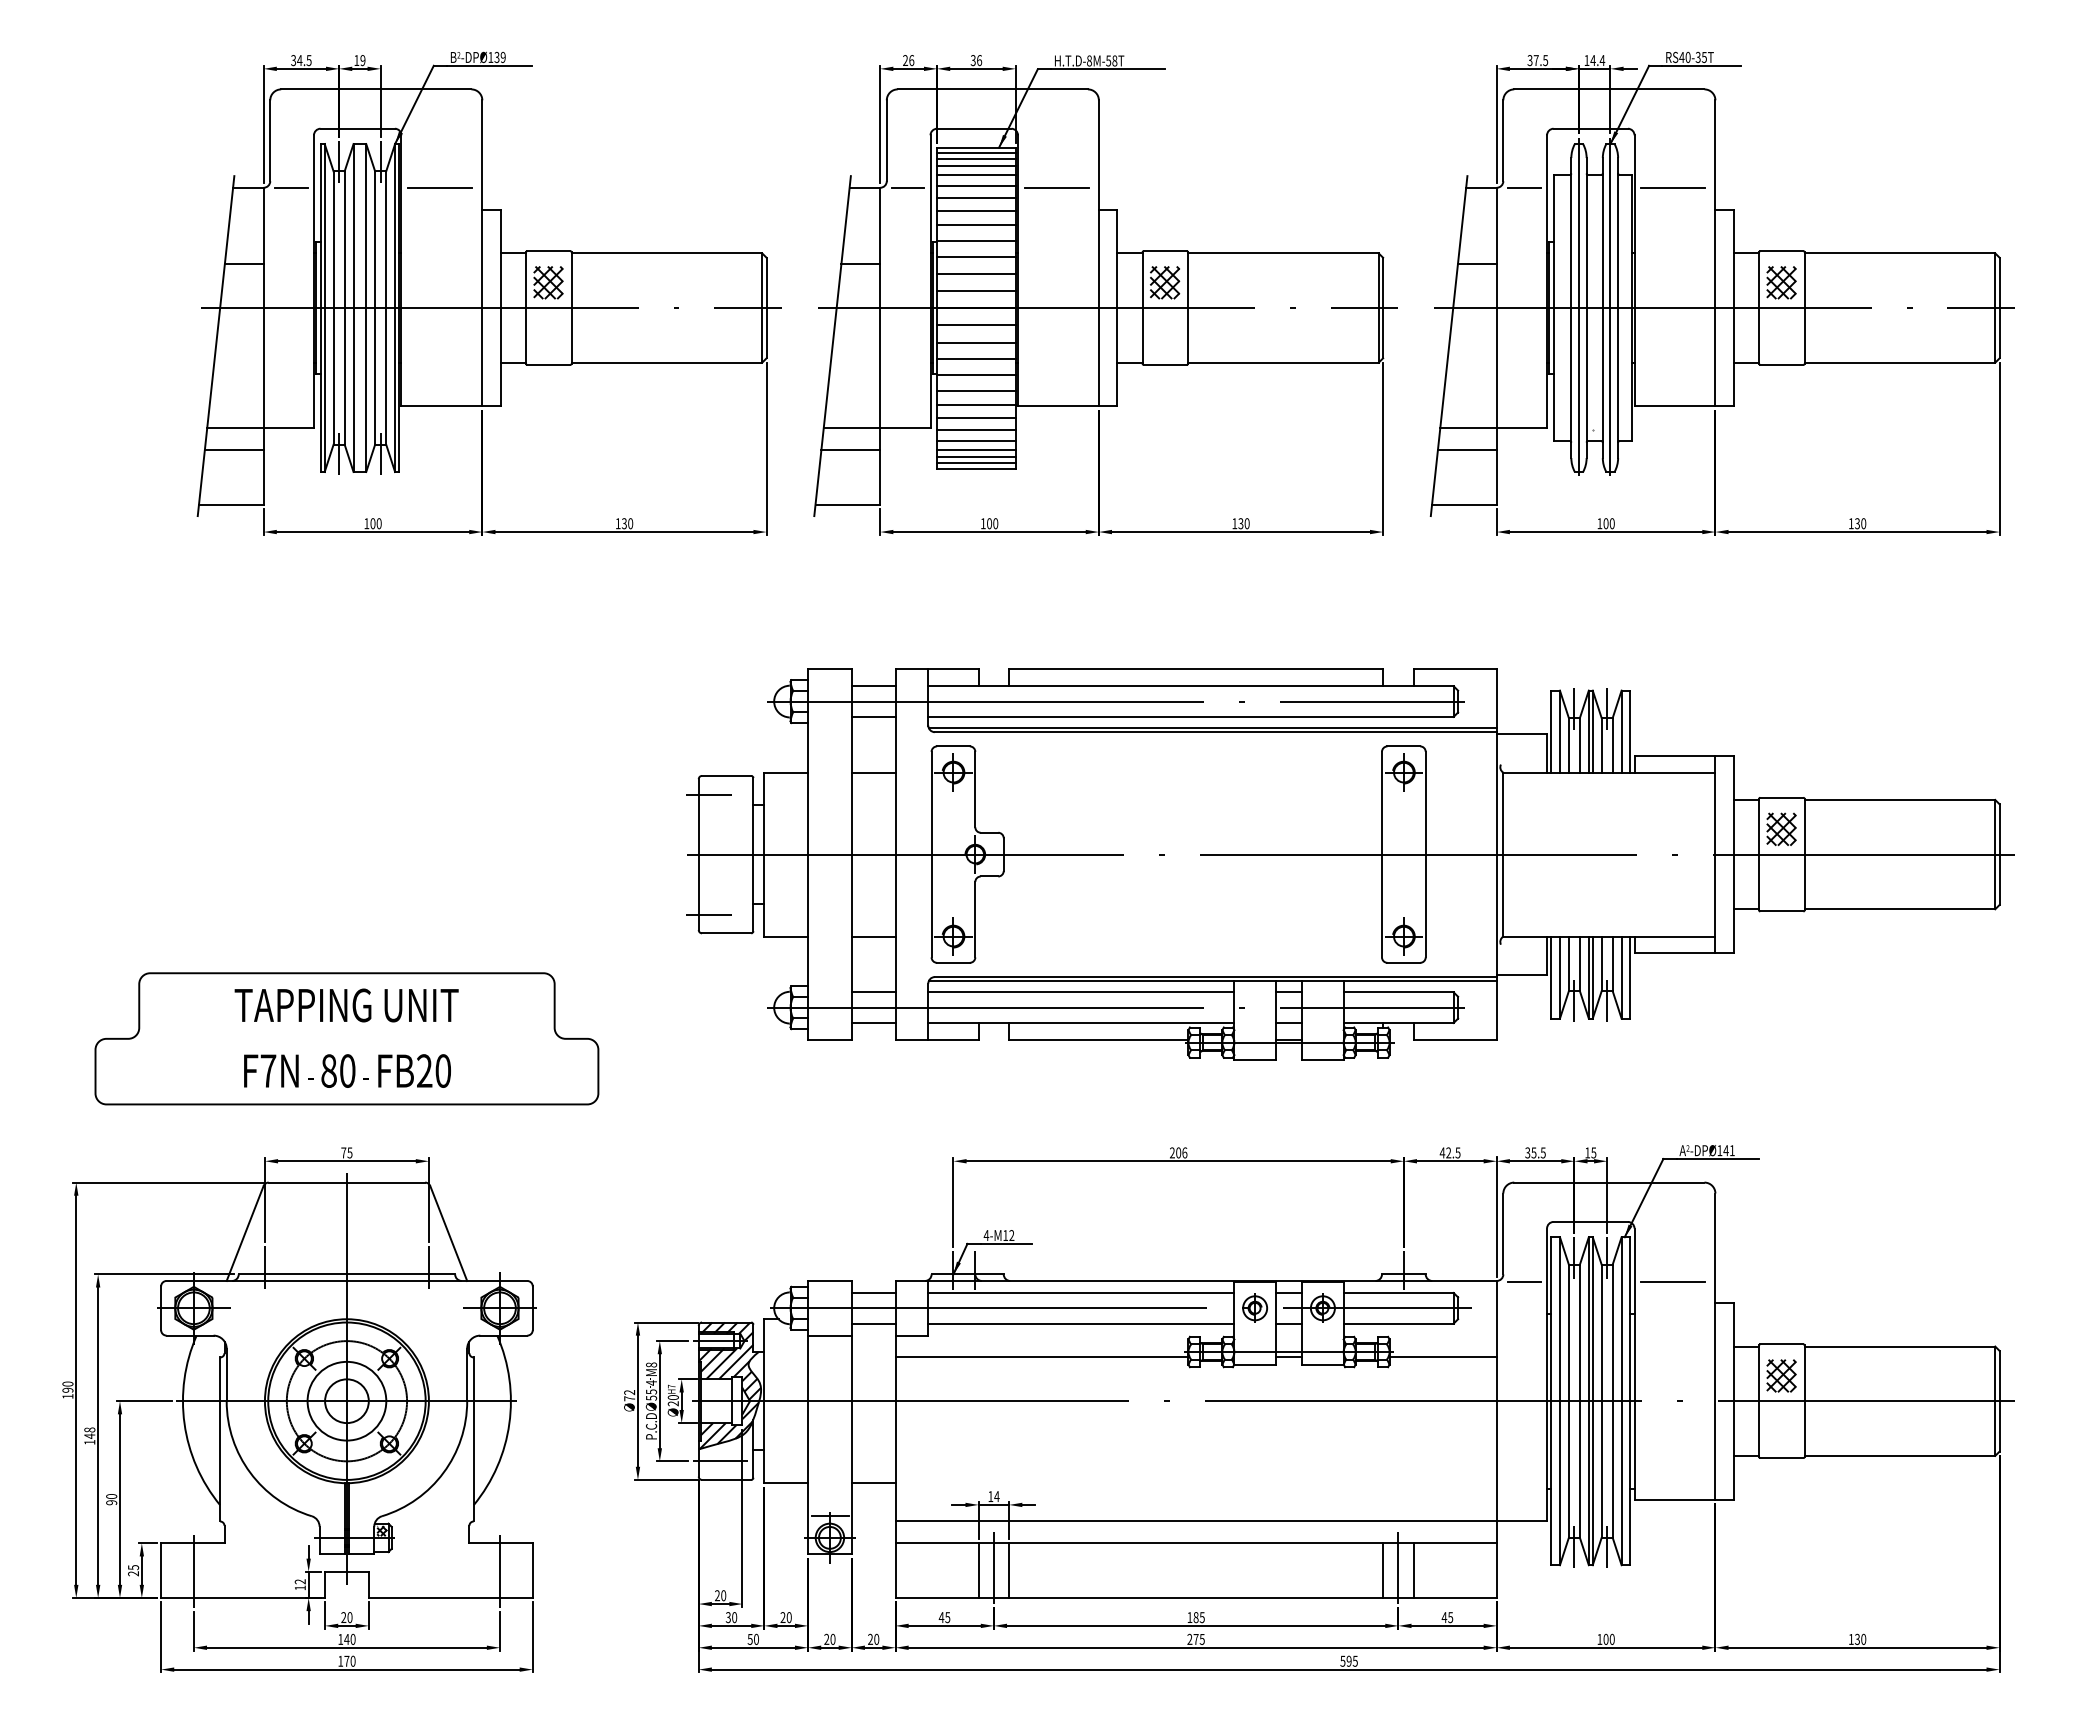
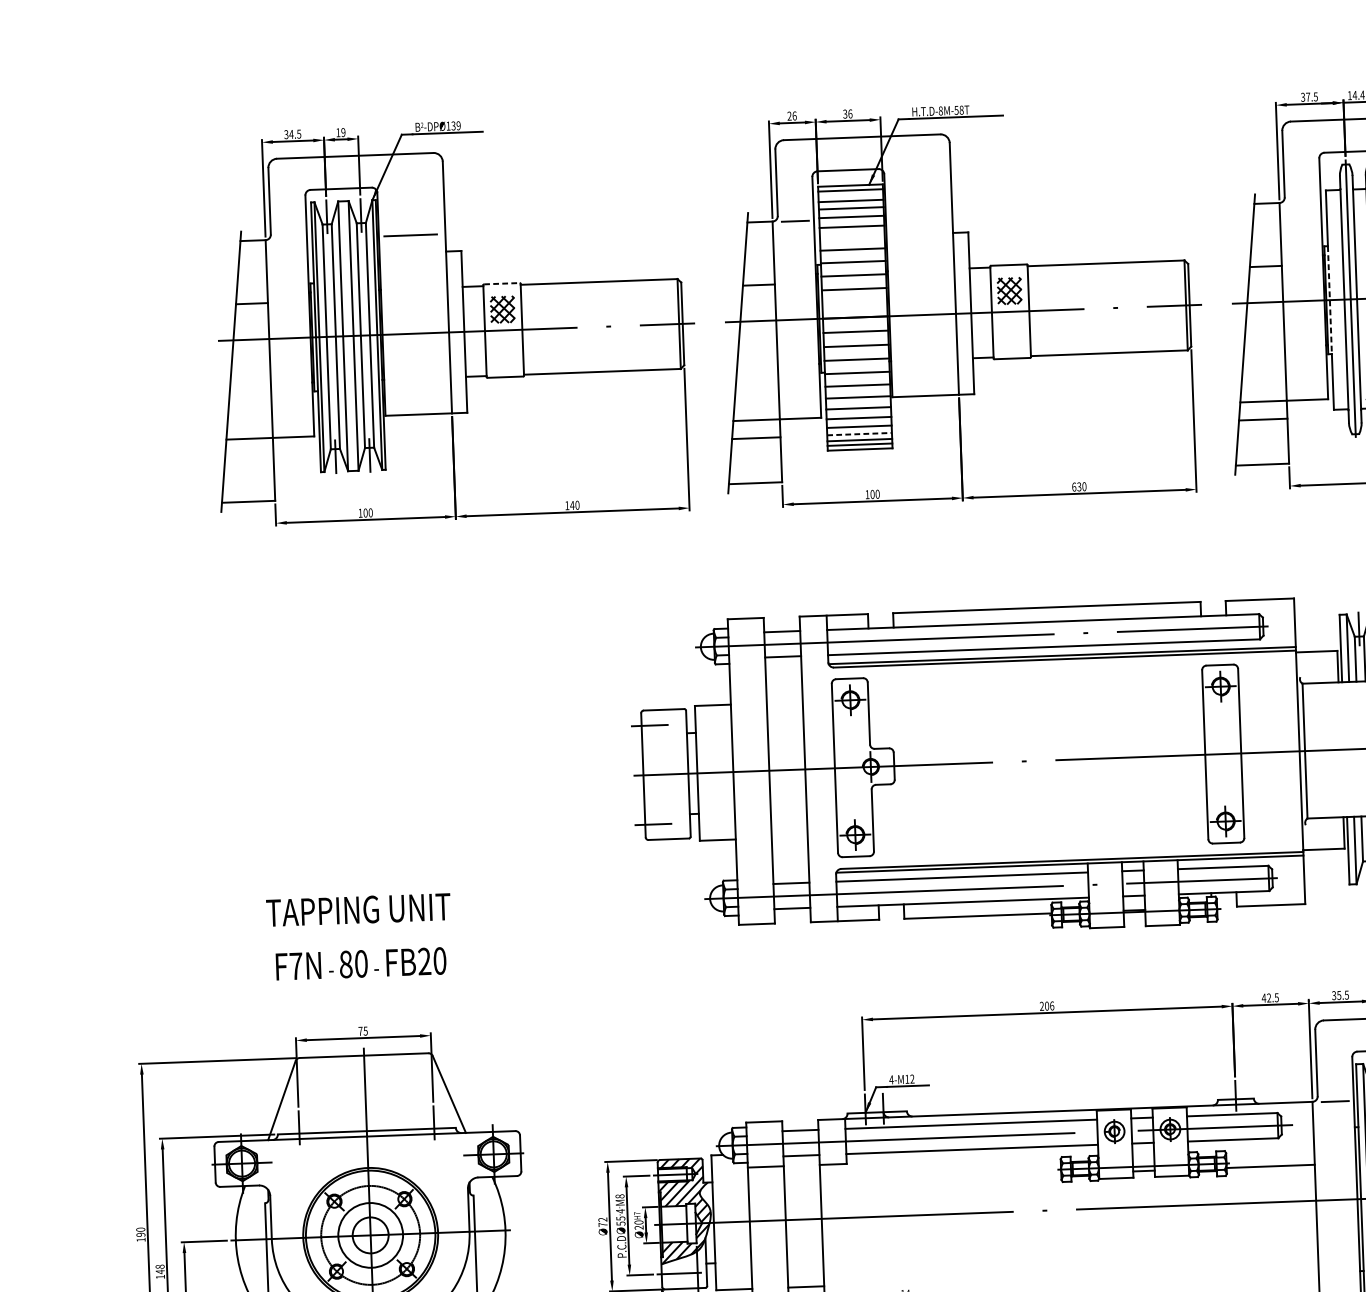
line: (976, 158) -> (850, 194), removed
line: (290, 188) -> (287, 239), removed
line: (1056, 188) -> (917, 216), removed
line: (1524, 188) -> (1302, 202), removed
line: (976, 210) -> (852, 237), removed
line: (548, 251) -> (501, 283), solid -> dashed
line: (976, 290) -> (854, 303), removed
line: (1553, 308) -> (1329, 300), solid -> dashed
line: (976, 449) -> (859, 433), solid -> dashed
line: (233, 450) -> (248, 457), removed
text: (624, 523) -> (572, 505), 130 -> 140
text: (1234, 523) -> (1074, 486), 130 -> 630
line: (873, 772) -> (784, 702), removed
line: (873, 936) -> (789, 837), removed
part: (346, 1038) -> (359, 937), removed
line: (1041, 1357) -> (940, 1178), removed

